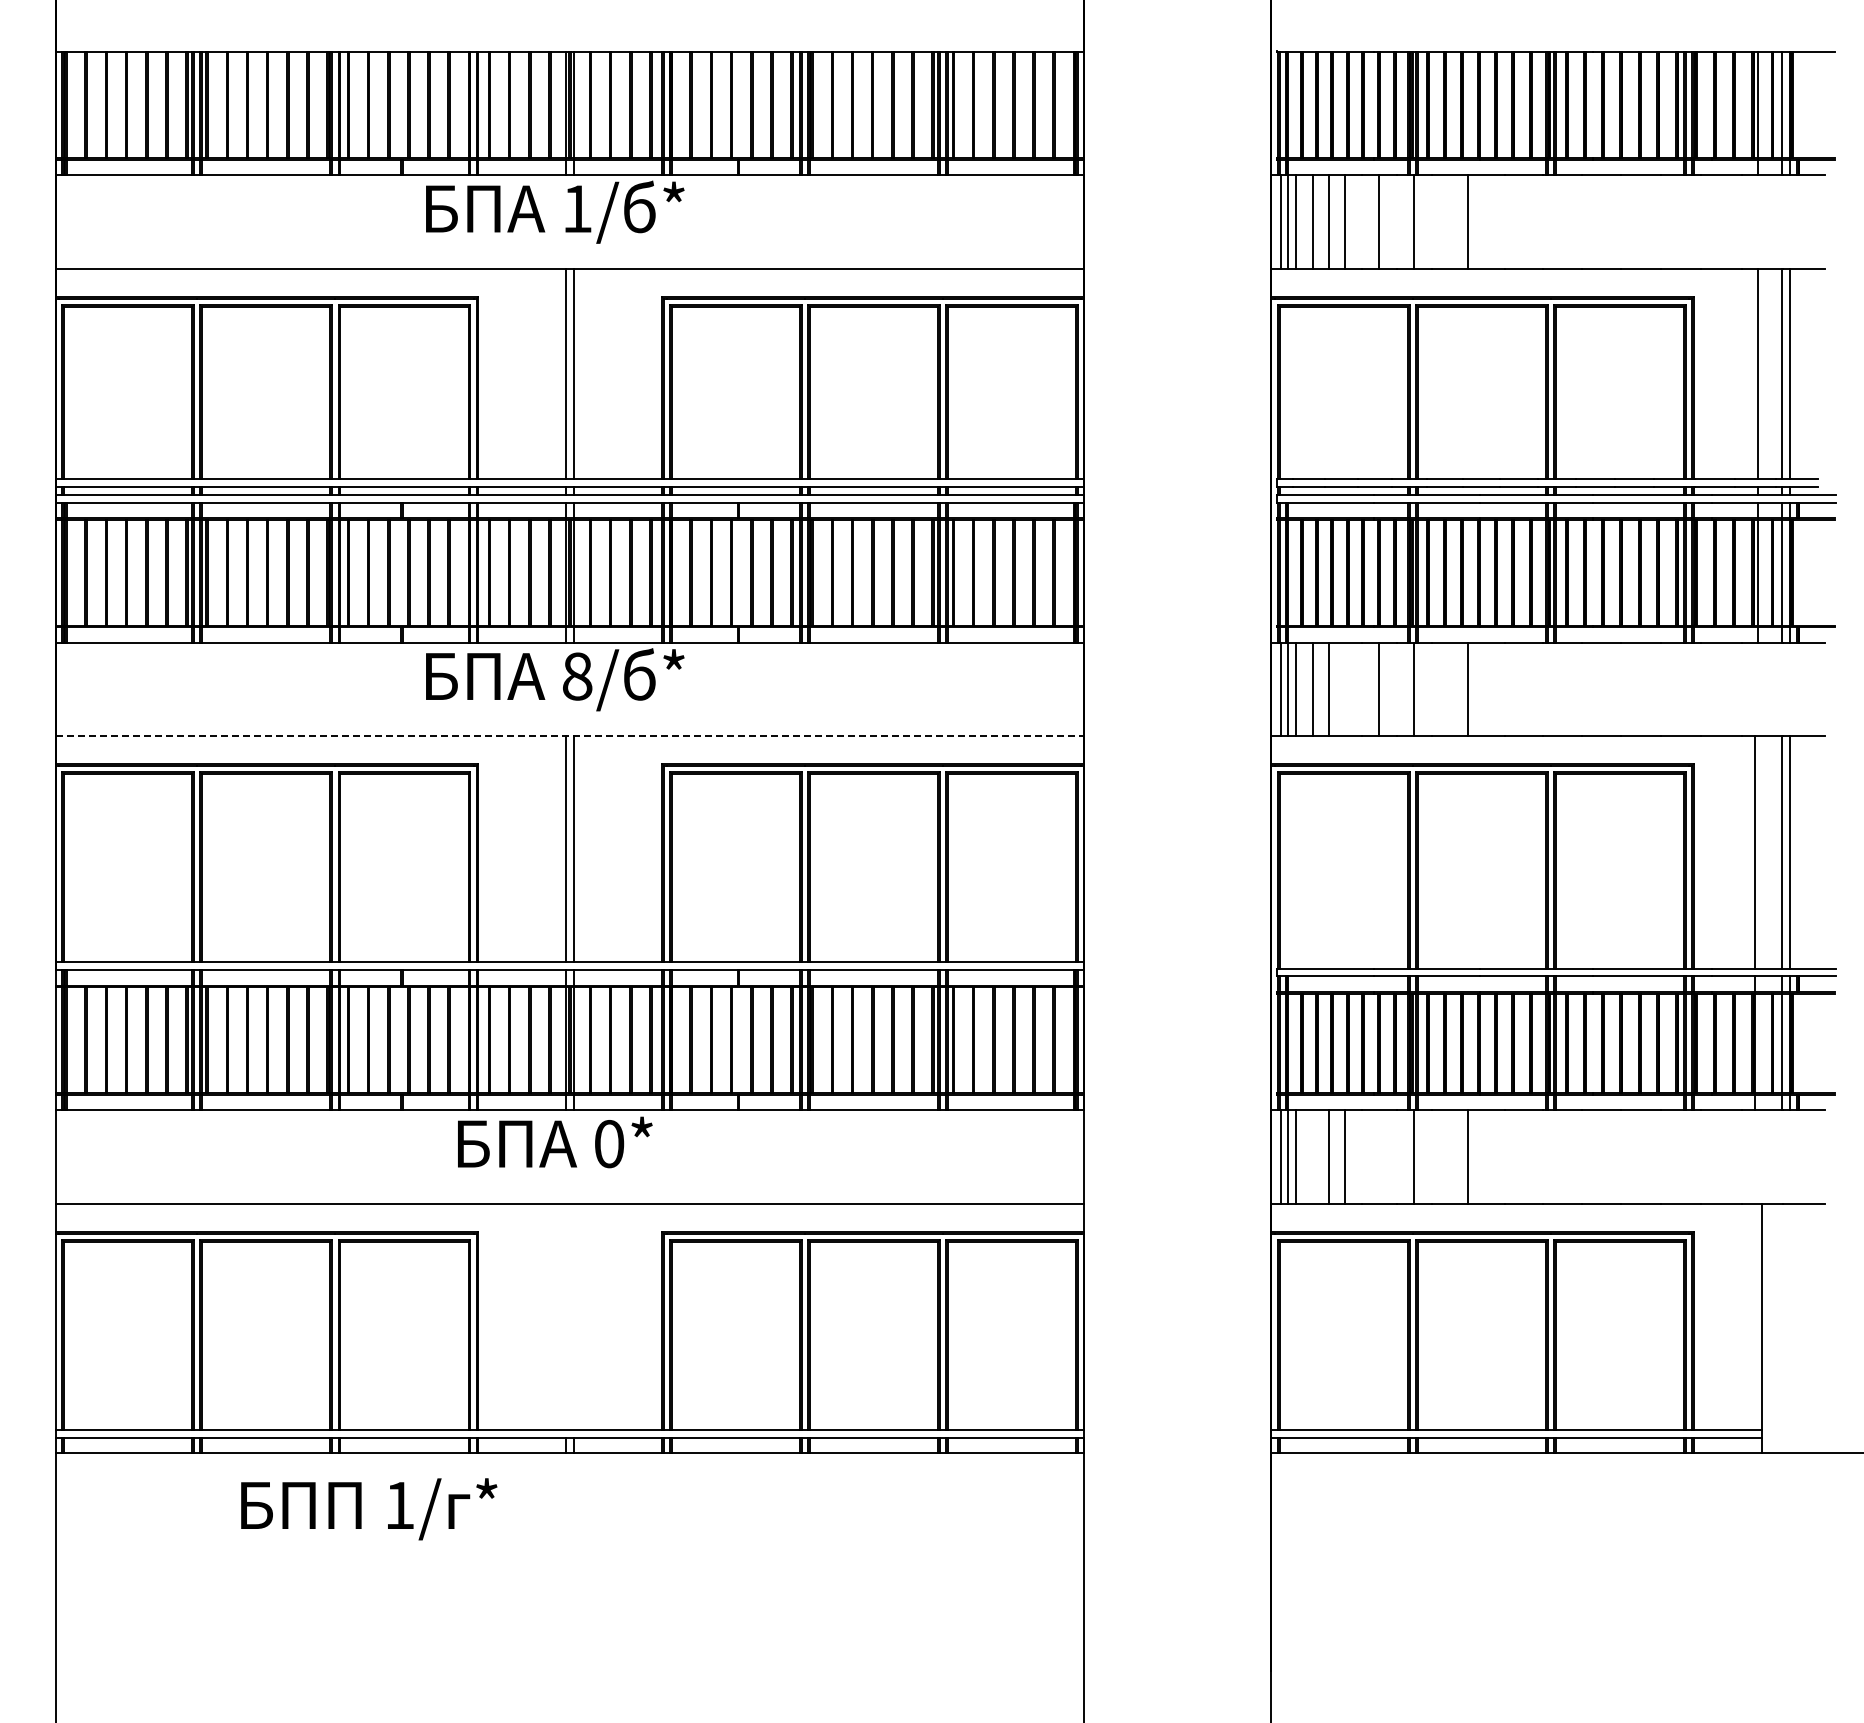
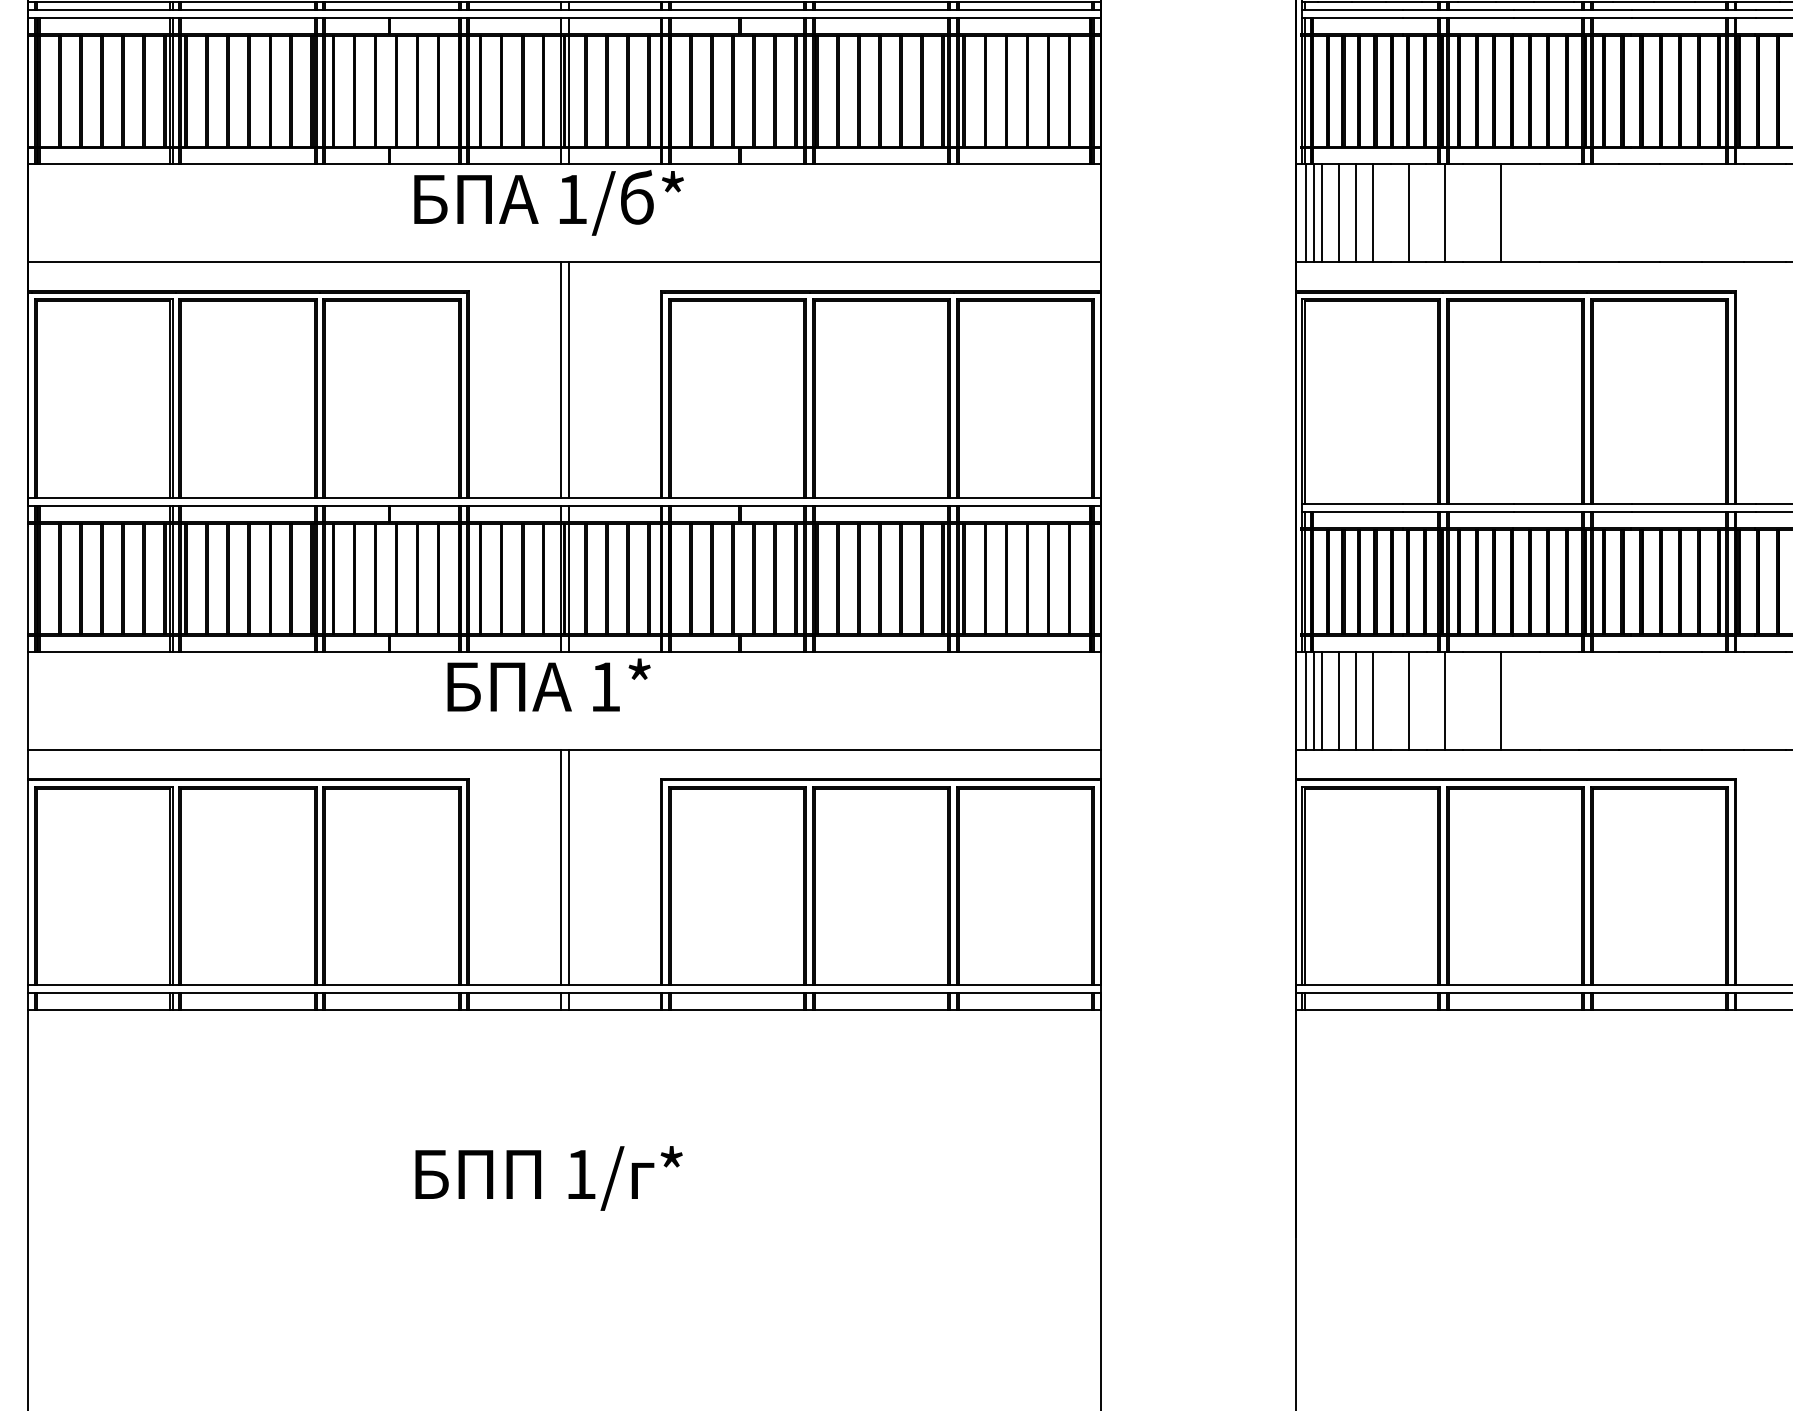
text: (577, 676) -> (572, 199), 8/ -> 1/
line: (1345, 689) -> (1373, 213), added
line: (570, 736) -> (564, 262), dashed -> solid
text: (609, 1144) -> (605, 687), 0* -> 1*
line: (1312, 1156) -> (1338, 700), added
line: (1379, 1156) -> (1408, 700), added
line: (566, 1316) -> (560, 866), added
line: (574, 1316) -> (569, 866), added
text: (369, 1509) -> (549, 1178), moved

